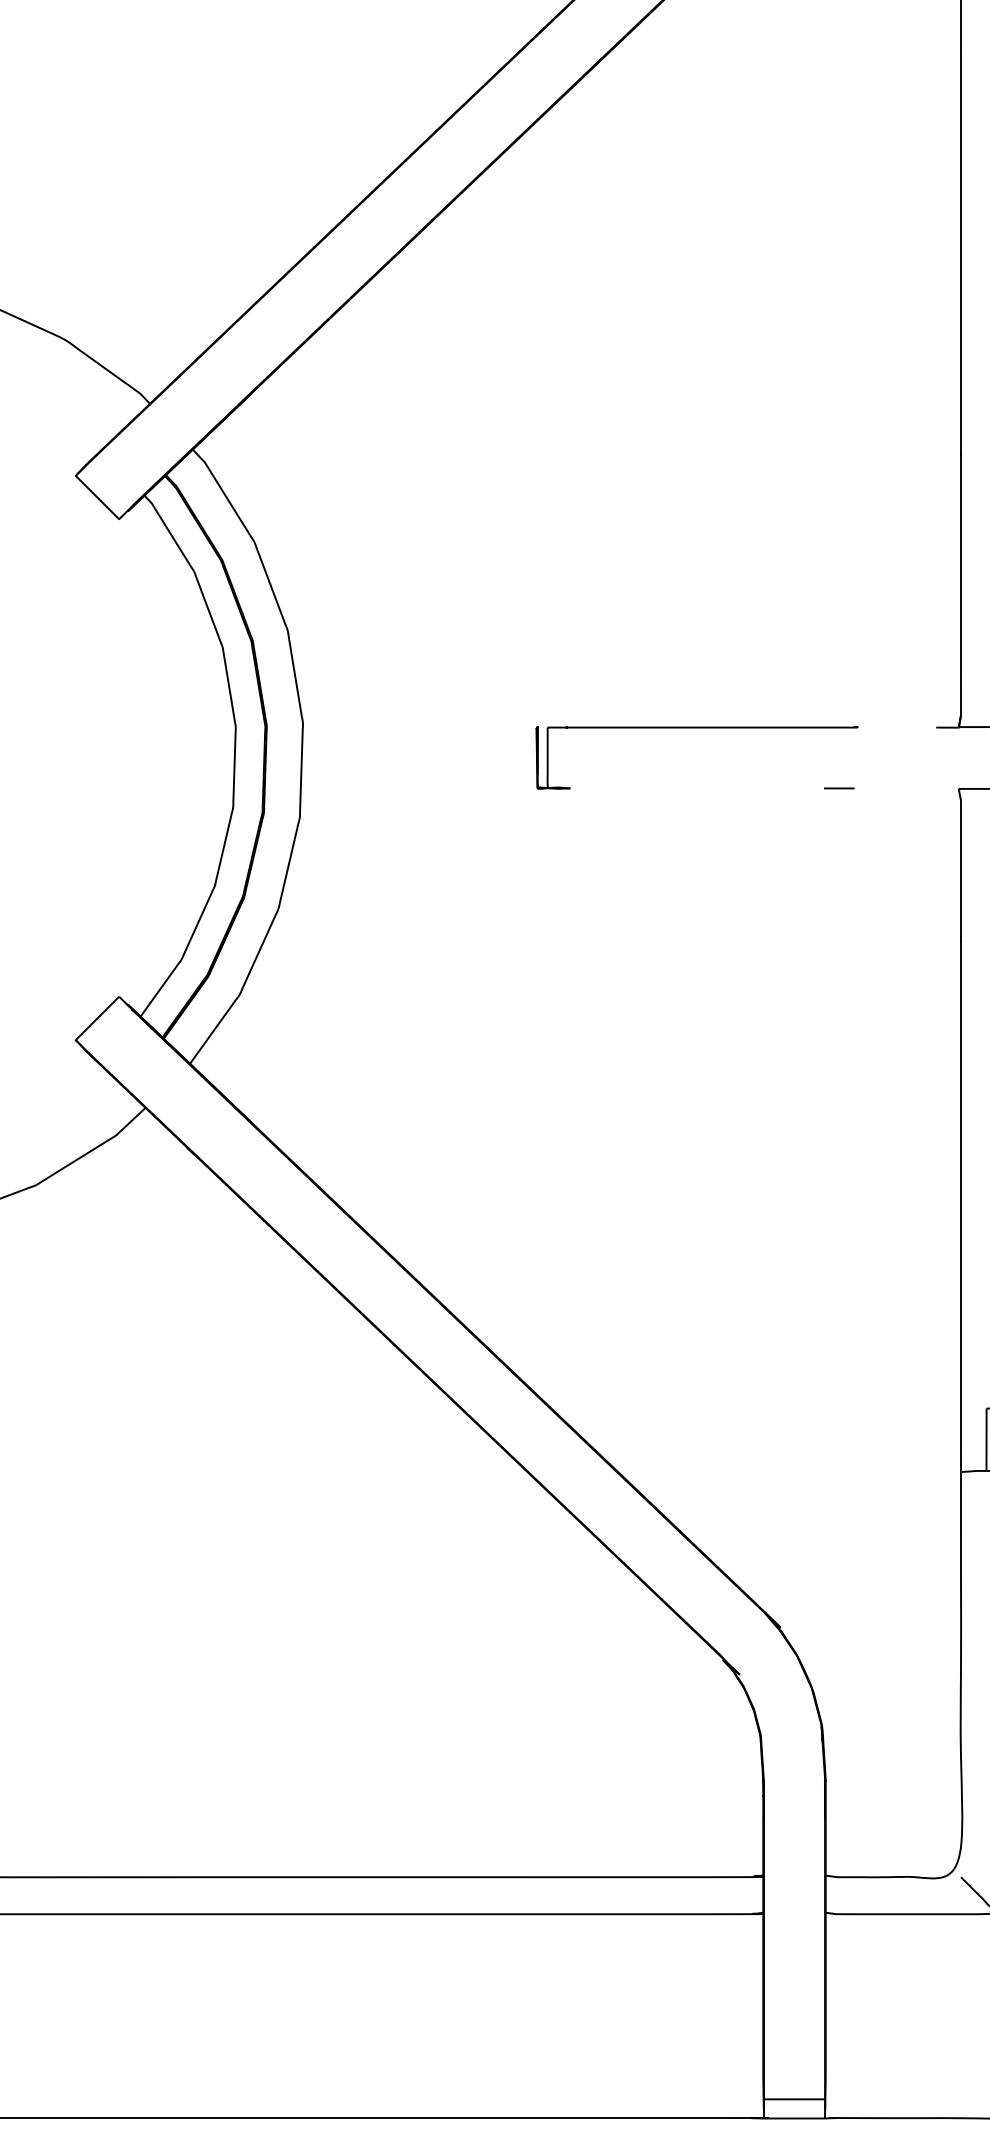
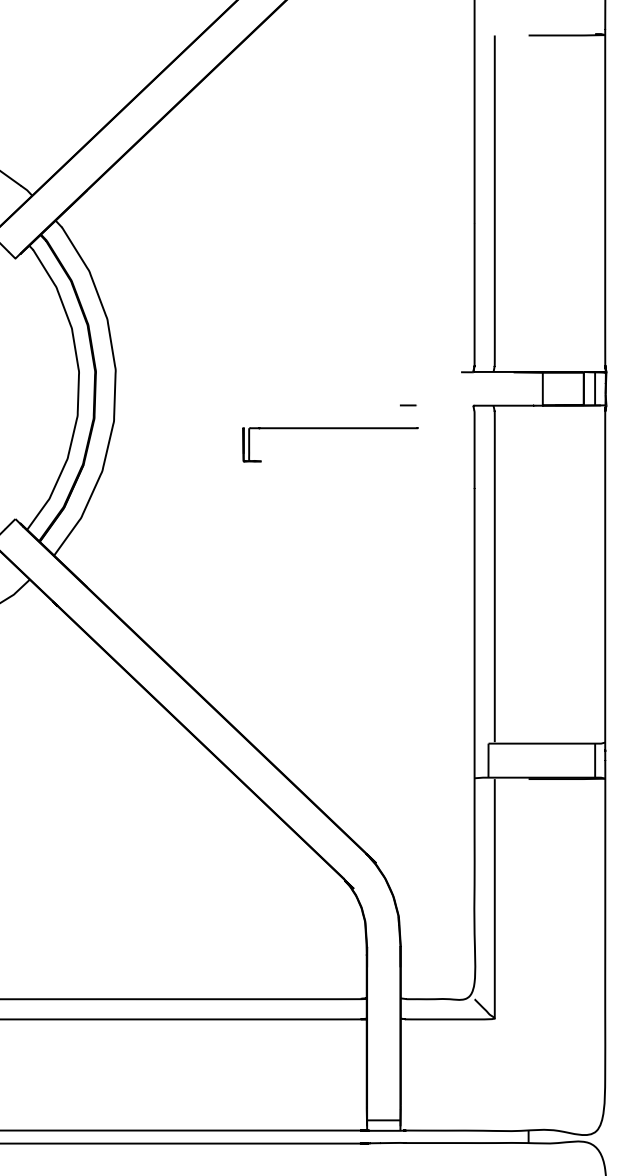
part: (696, 729) -> (330, 429), moved

